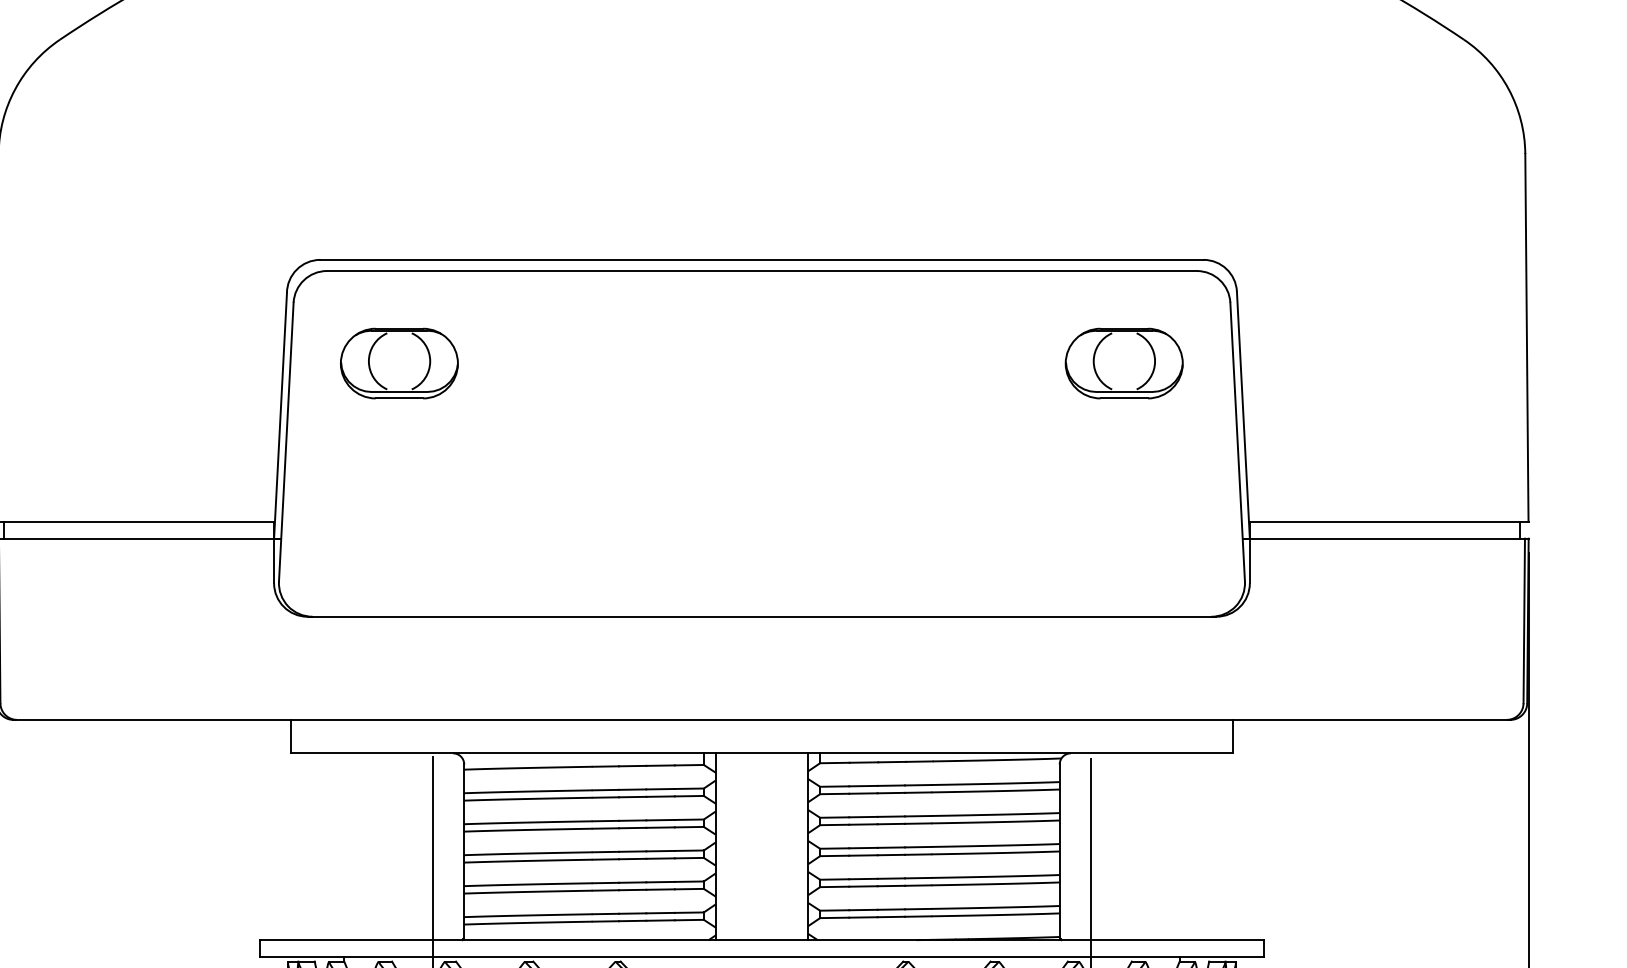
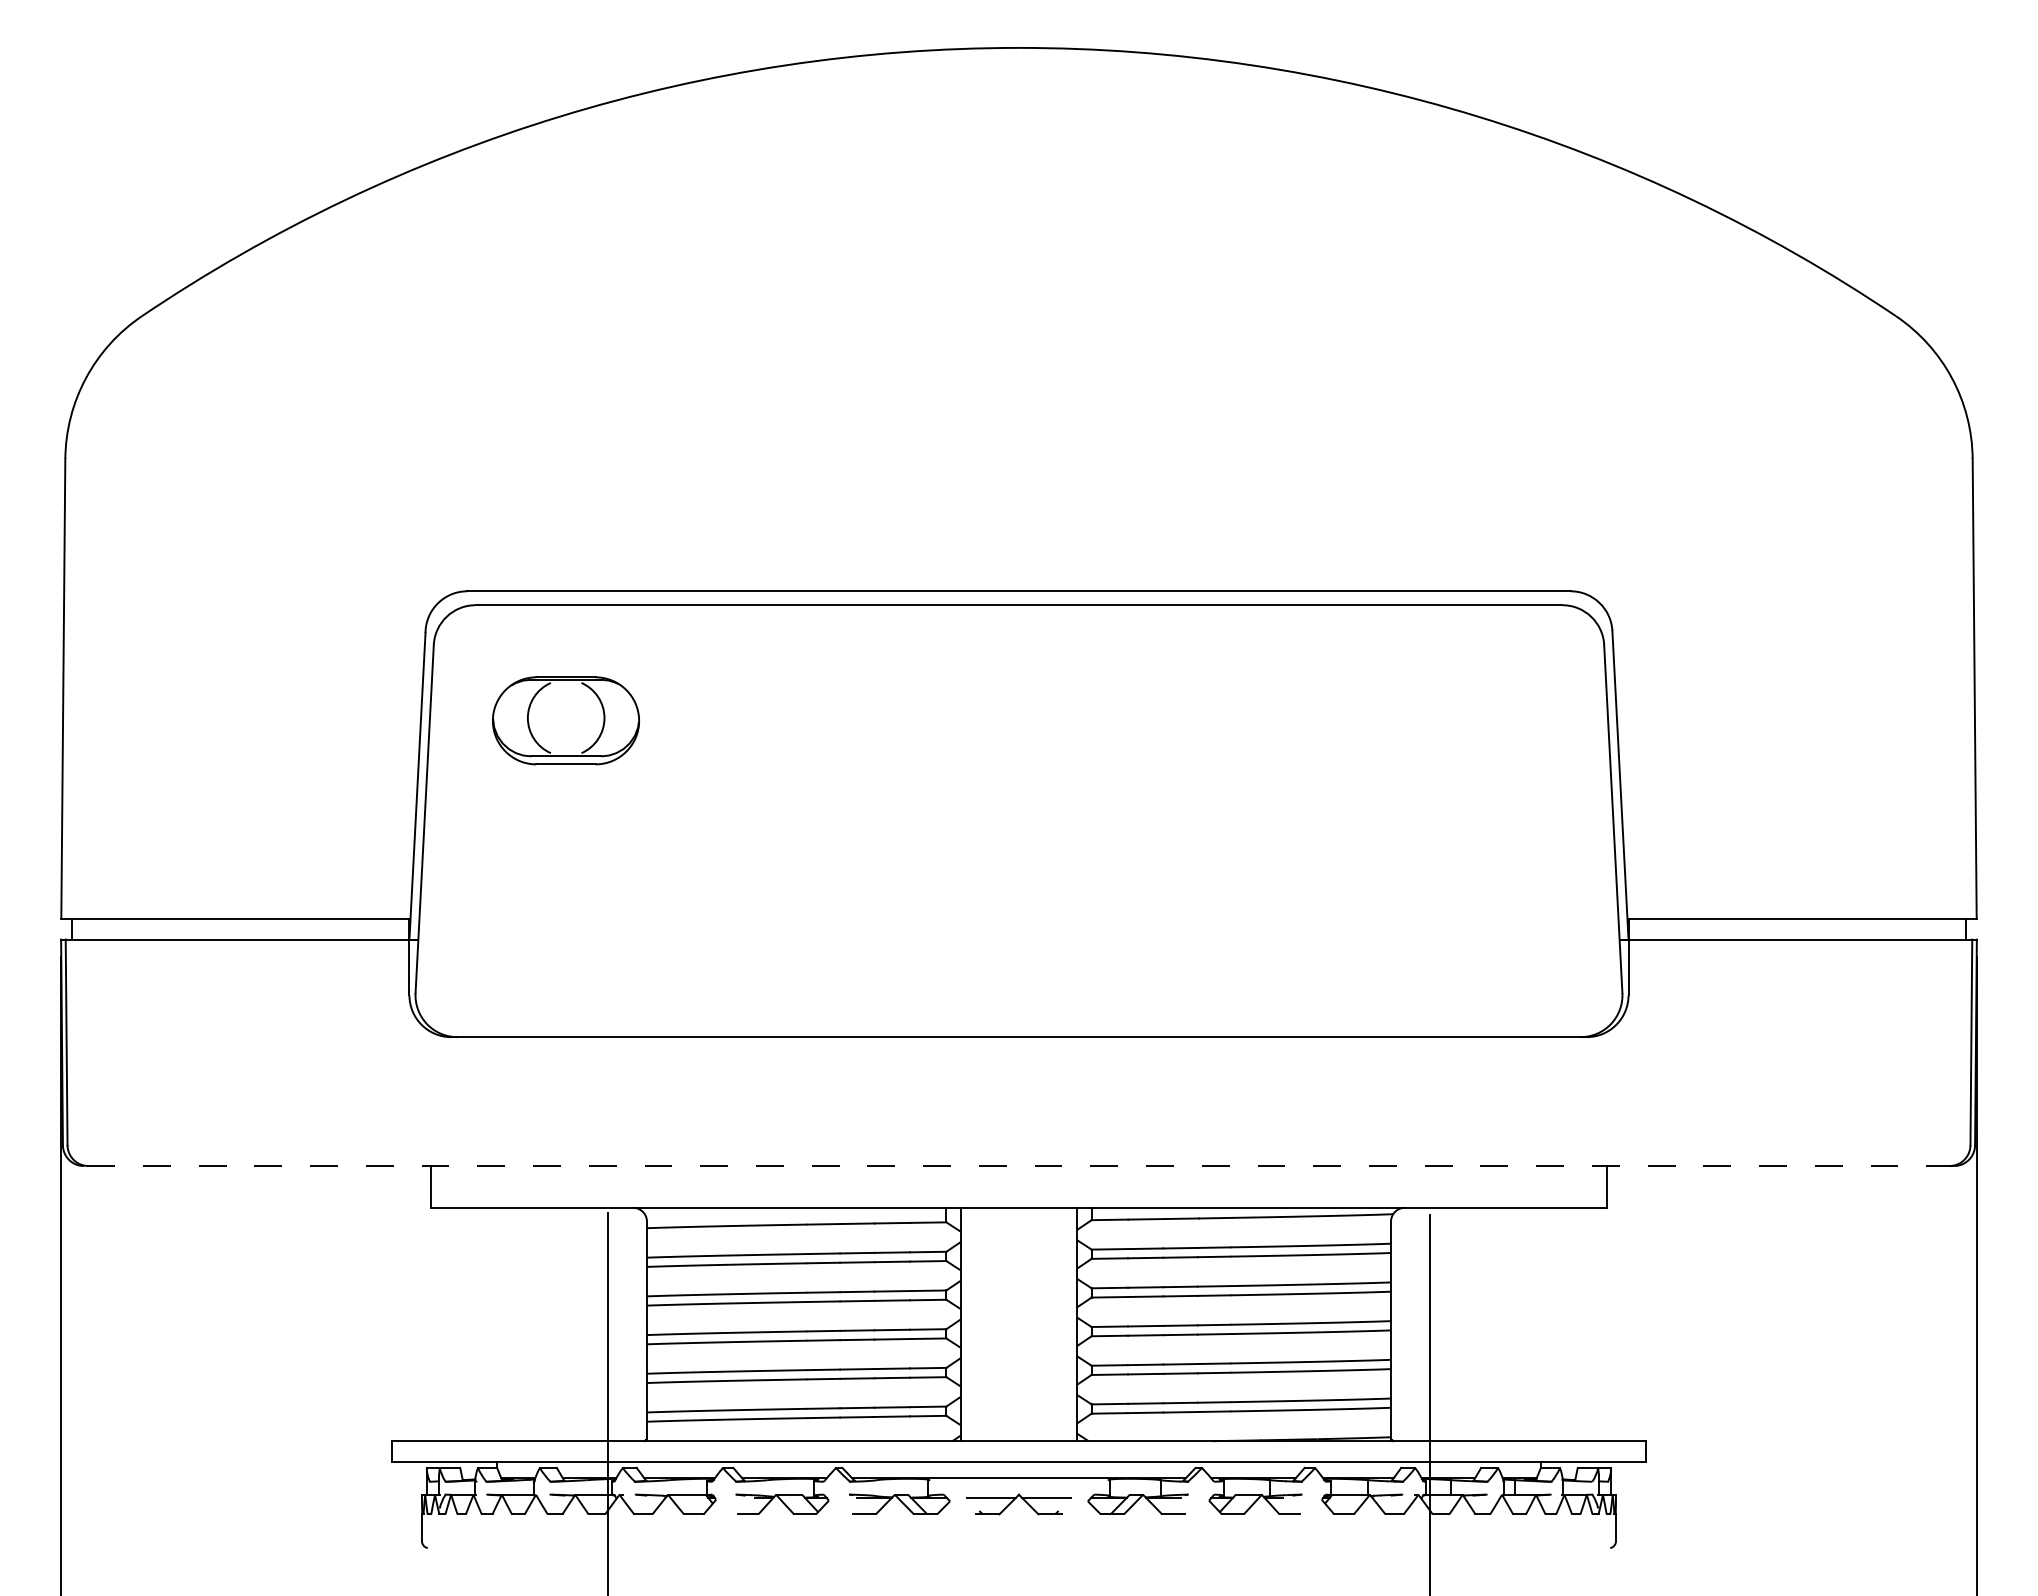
part: (1124, 363) -> (1471, 720), removed
line: (761, 720) -> (1018, 1166), solid -> dashed

